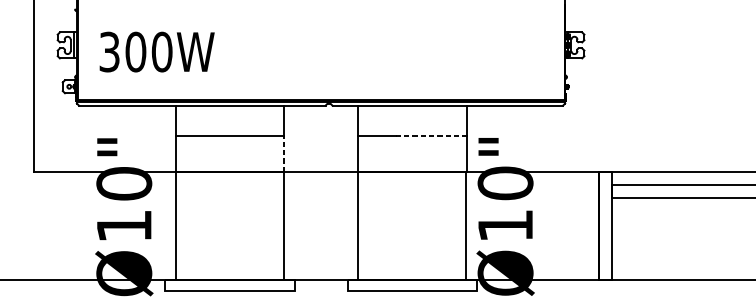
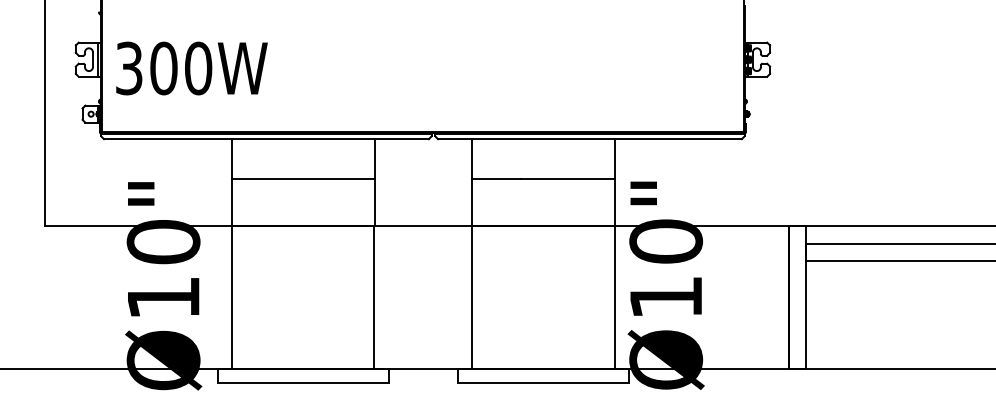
text: (156, 52) -> (191, 68), moved
line: (430, 136) -> (567, 179), dashed -> solid
line: (284, 153) -> (374, 202), dashed -> solid

